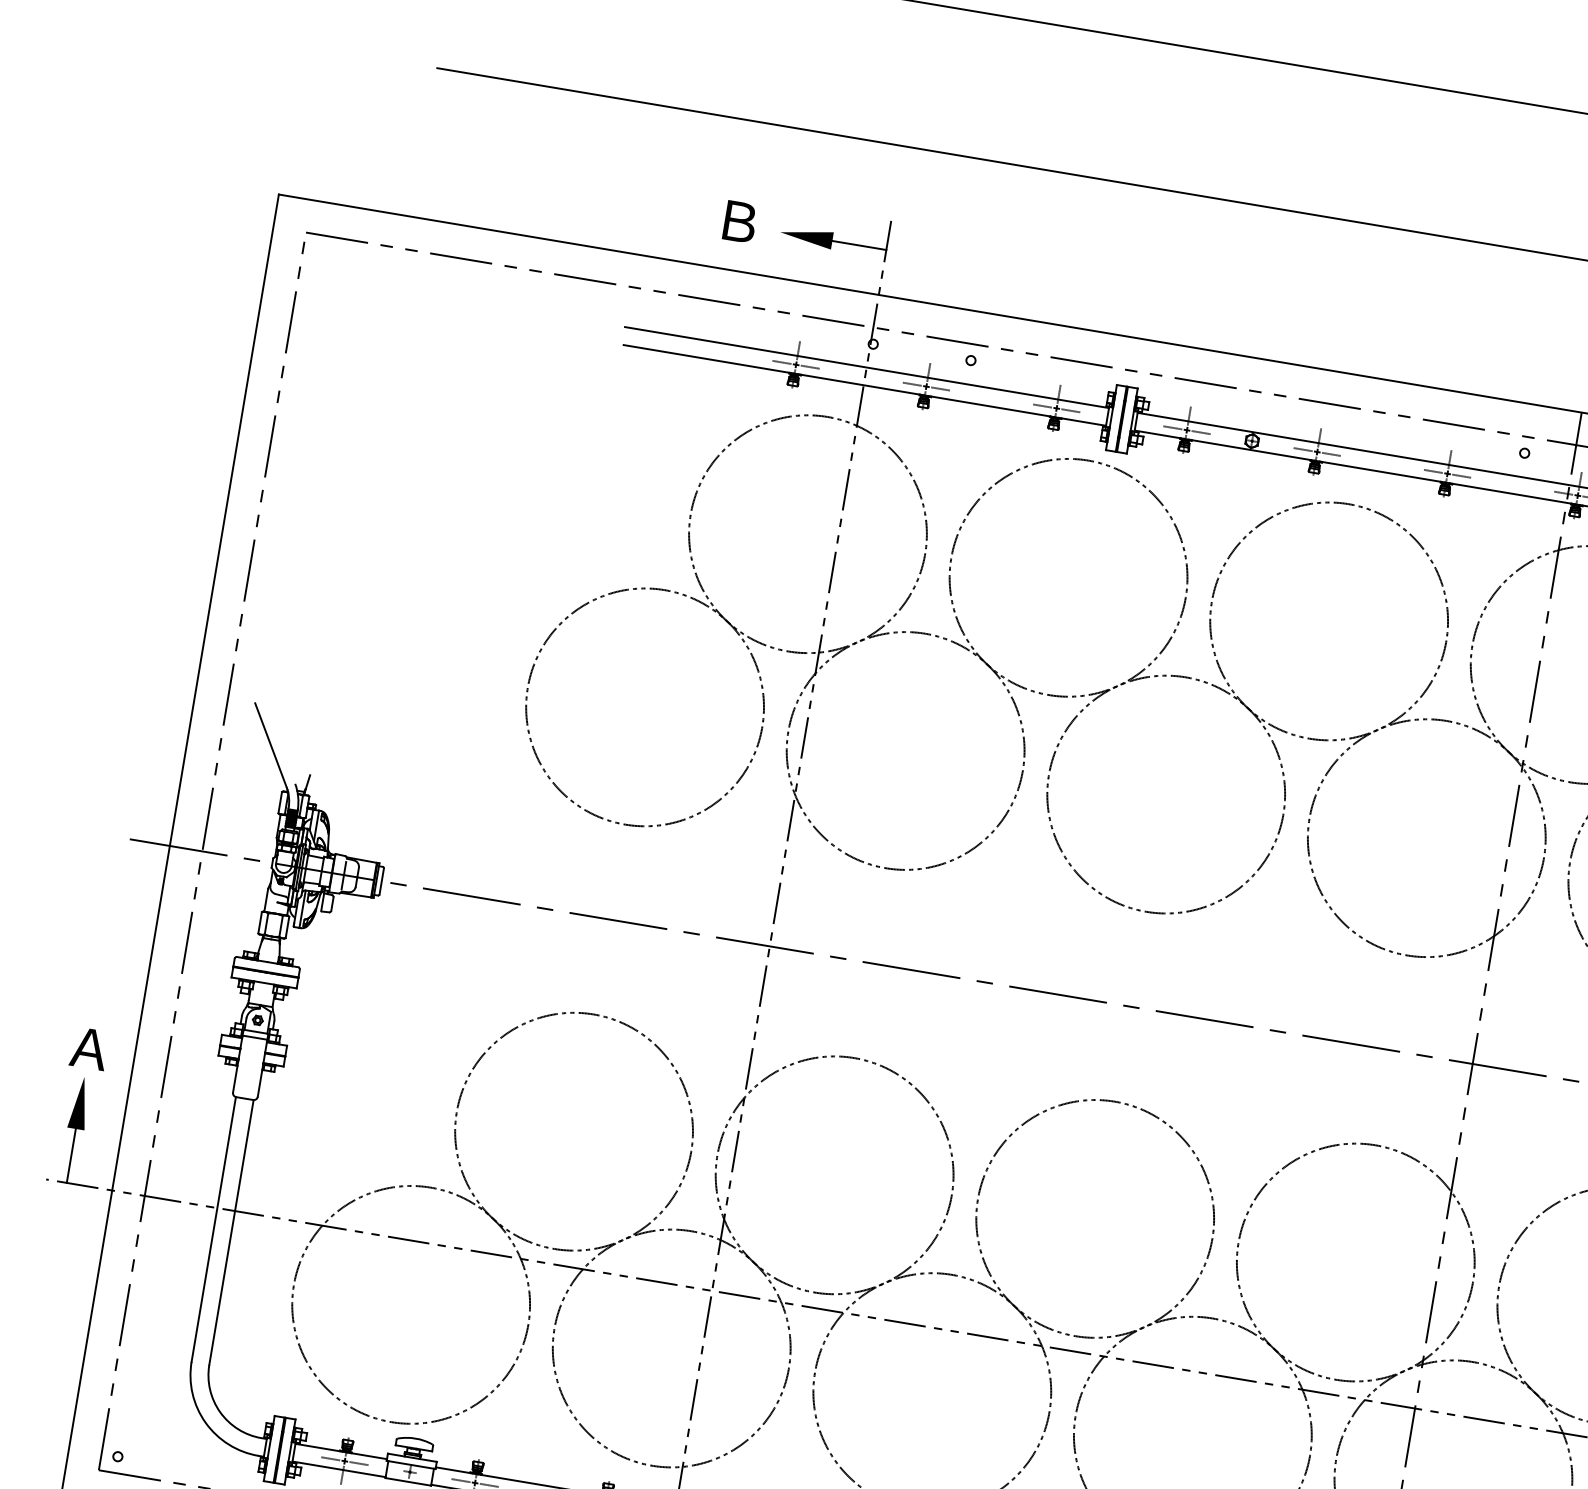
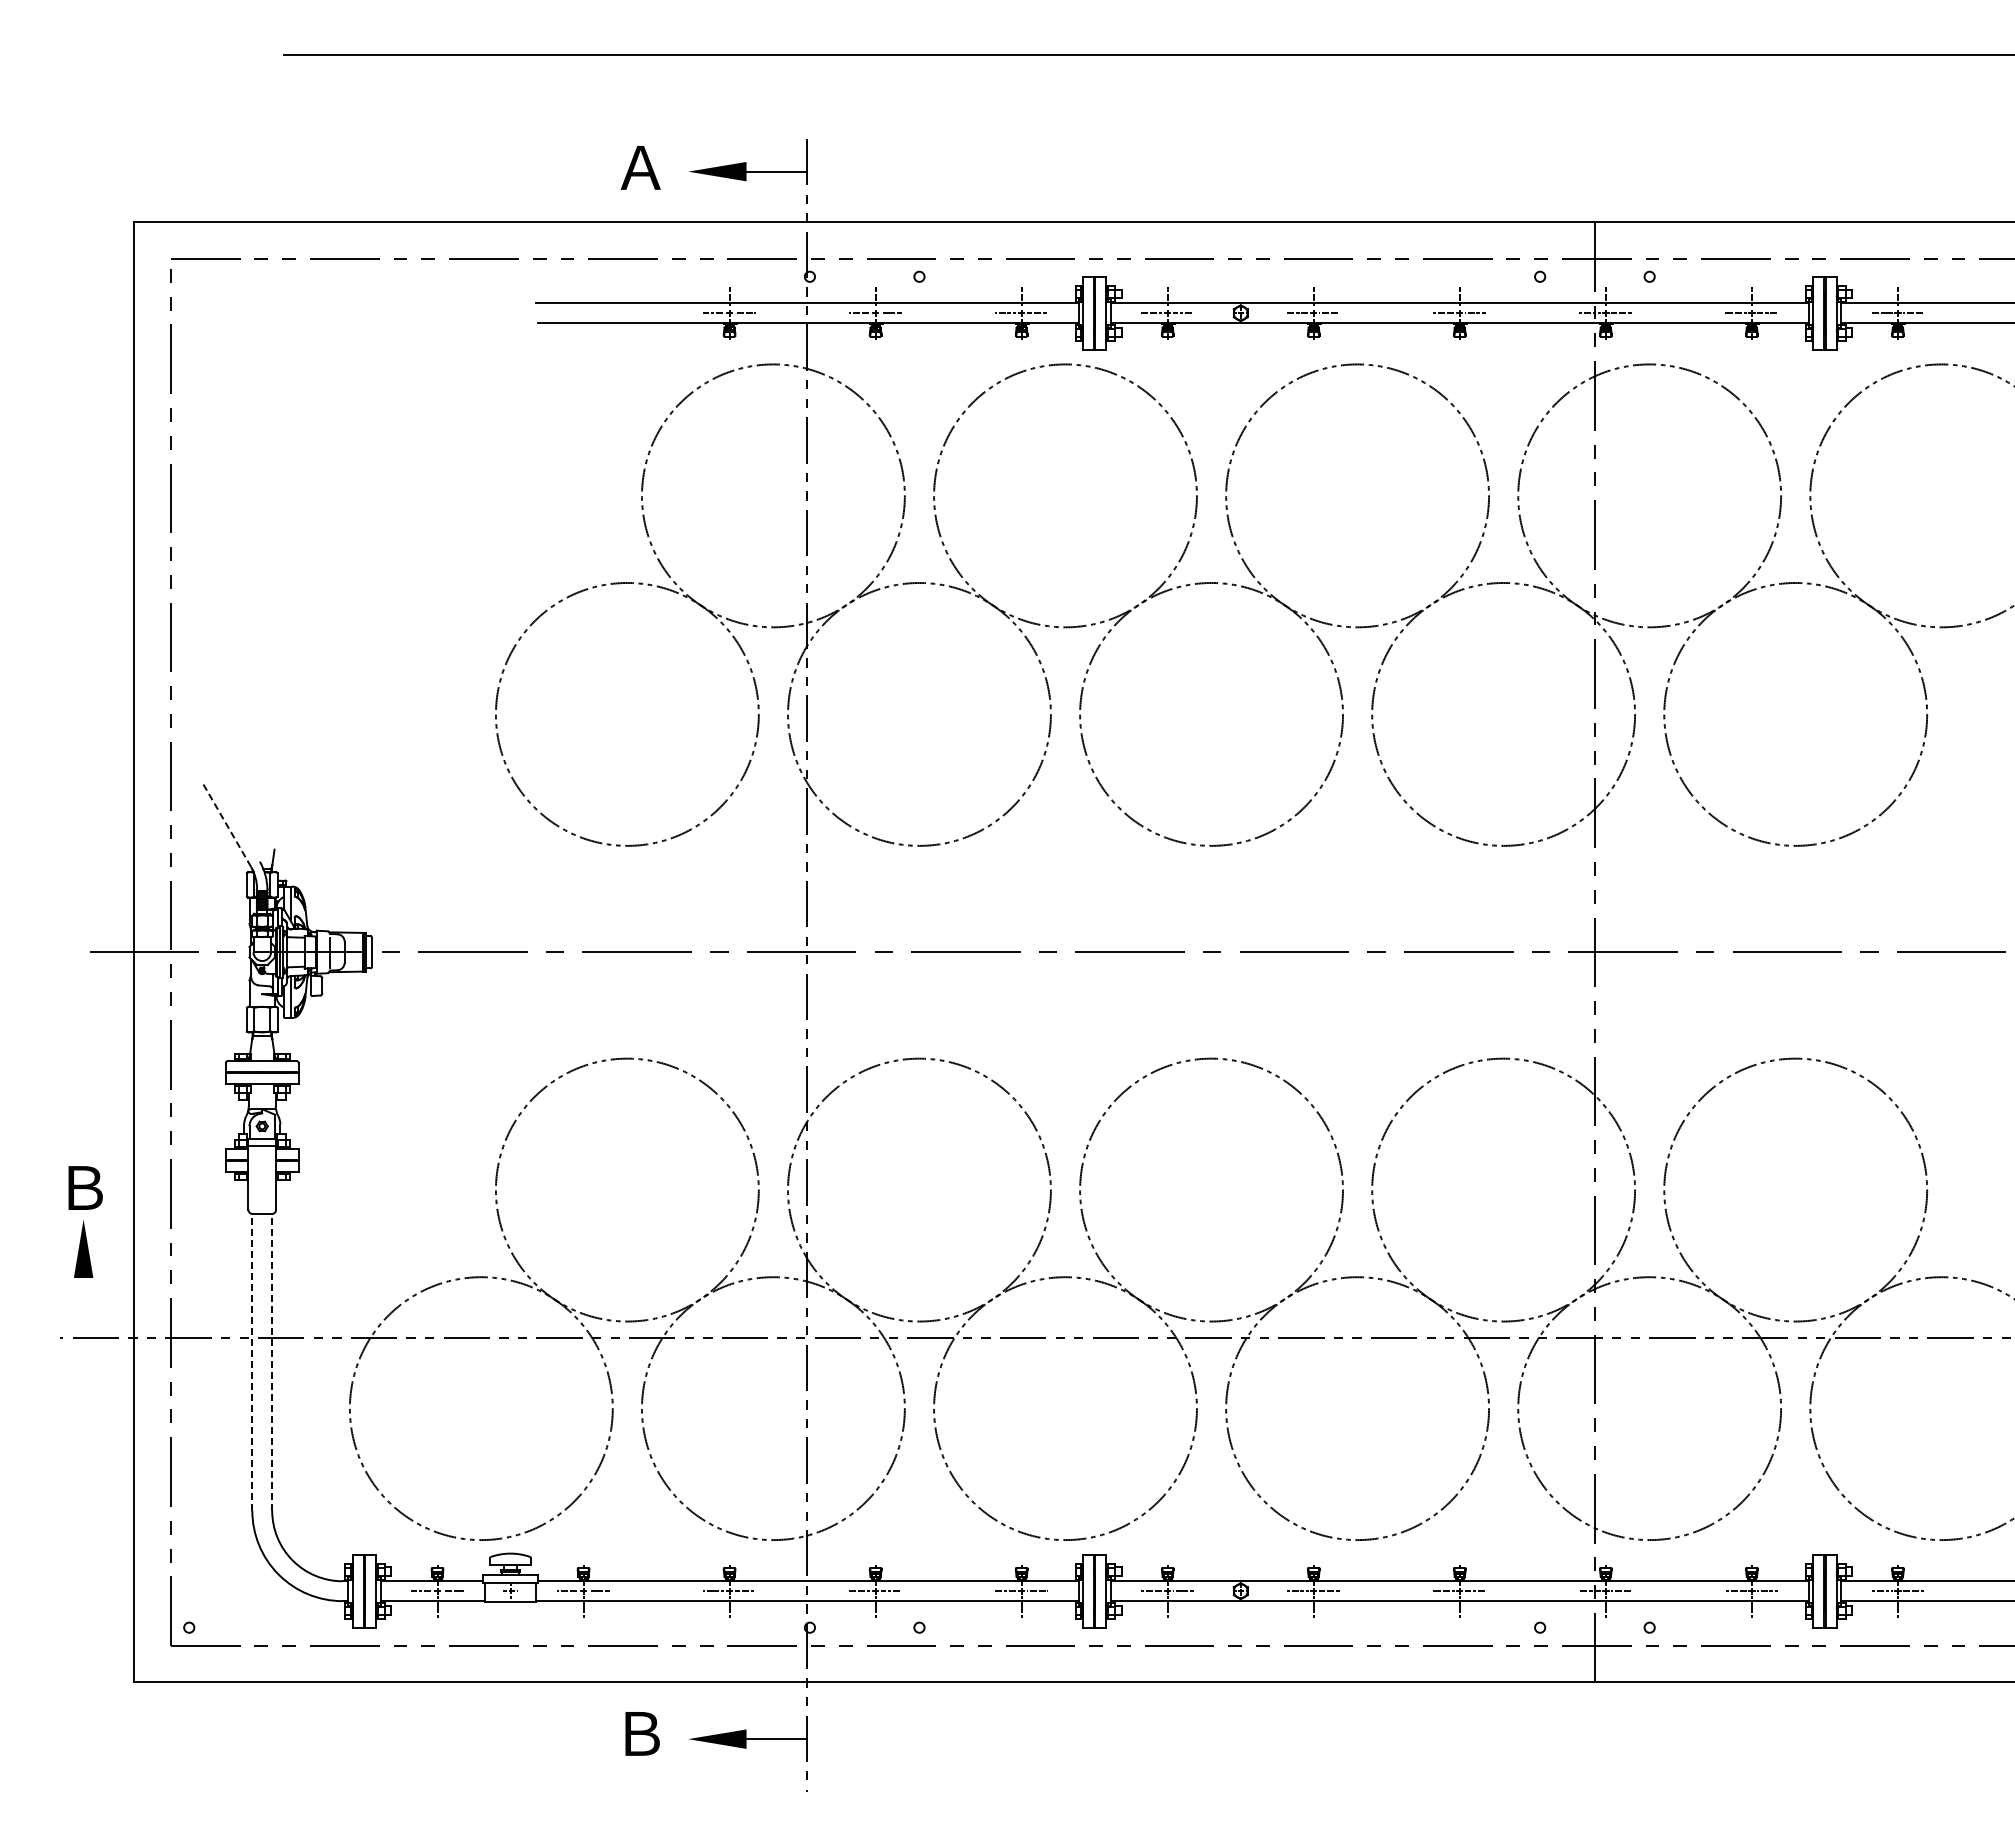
text: (738, 221) -> (640, 167), Ｂ -> Ａ
line: (271, 744) -> (226, 823), solid -> dashed
text: (89, 1048) -> (83, 1187), Ａ -> Ｂ
line: (71, 1156) -> (83, 1308), removed
line: (214, 1228) -> (252, 1361), solid -> dashed
line: (231, 1231) -> (272, 1361), solid -> dashed

